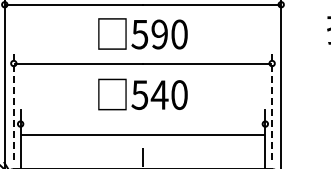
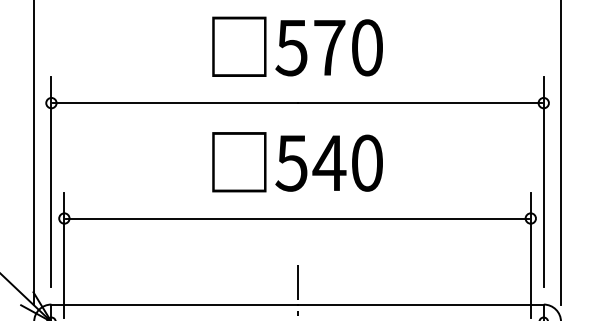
text: (159, 34) -> (329, 47), 590 -> 570
line: (13, 104) -> (50, 181), dashed -> solid
line: (272, 104) -> (544, 181), dashed -> solid
line: (142, 135) -> (296, 219), moved

